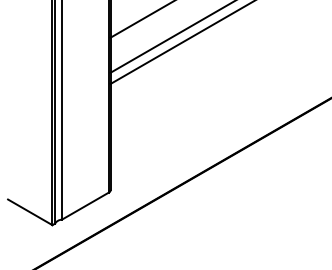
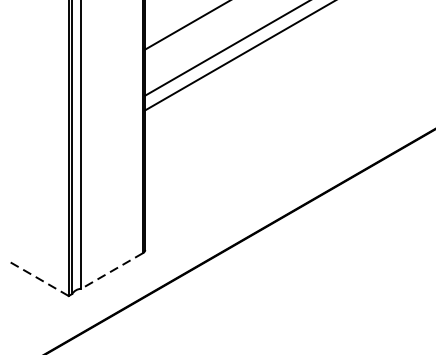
line: (85, 206) -> (112, 271), solid -> dashed
line: (30, 212) -> (39, 279), solid -> dashed

